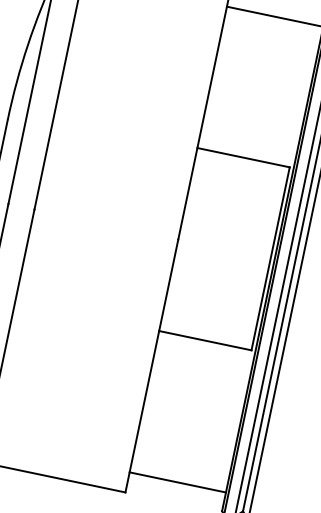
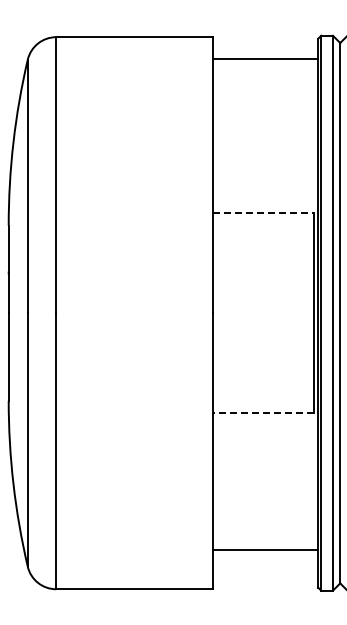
line: (244, 157) -> (264, 213), solid -> dashed
line: (205, 341) -> (263, 413), solid -> dashed
line: (177, 482) -> (265, 550), moved

